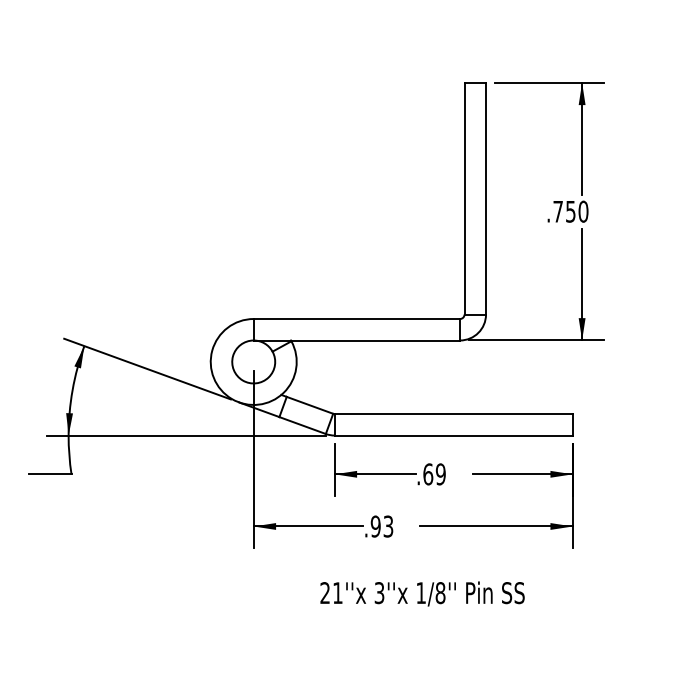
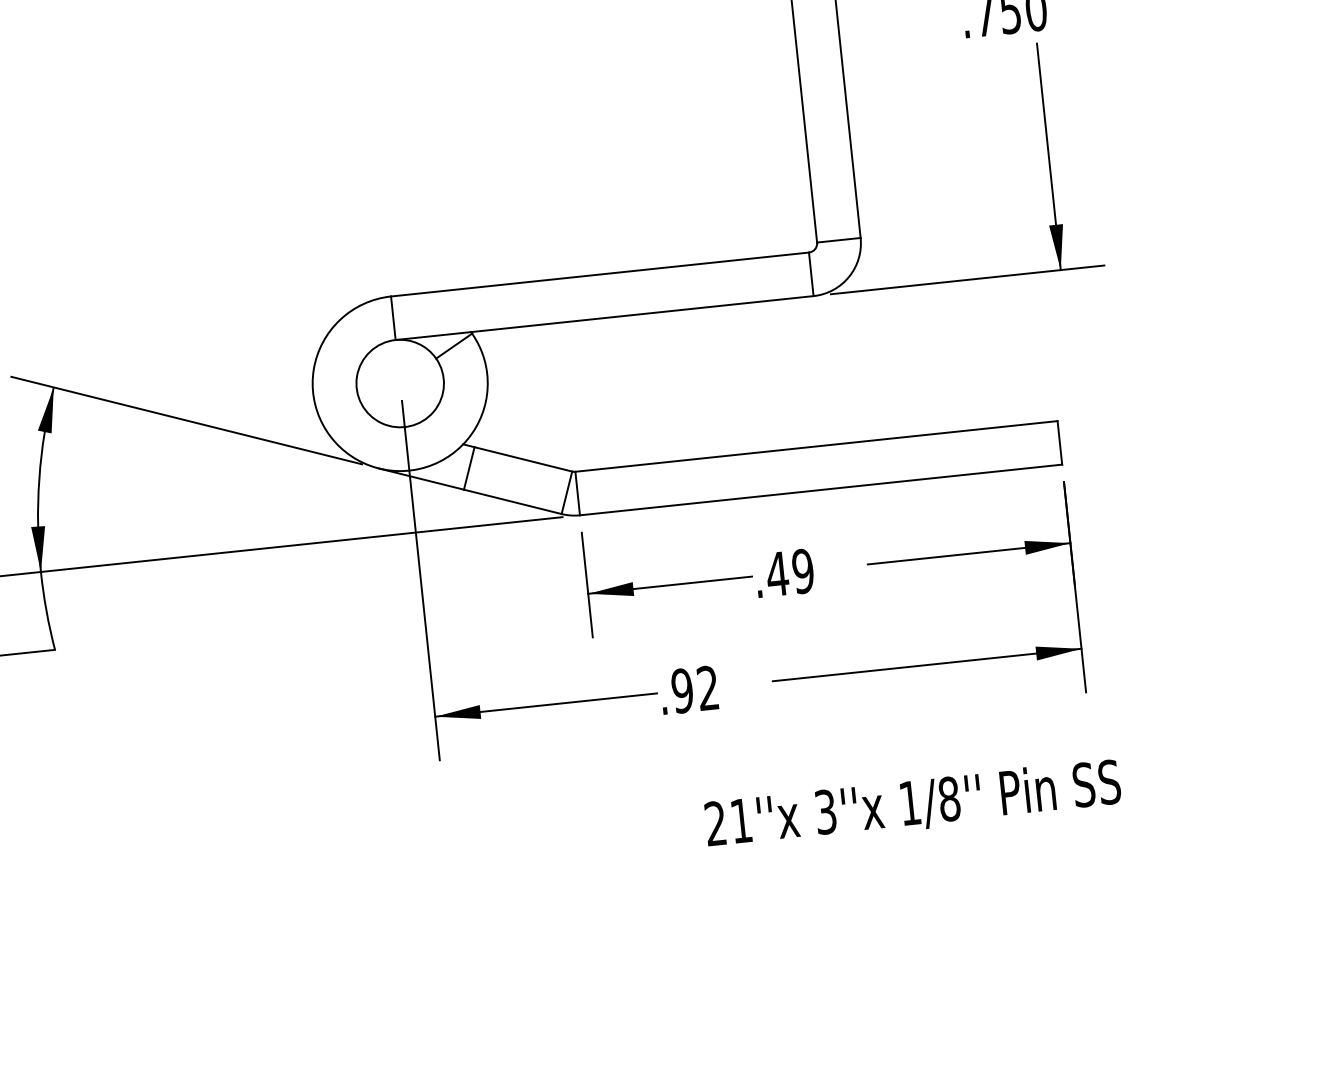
text: (428, 474) -> (778, 574), .69 -> .49
text: (388, 526) -> (708, 688), .93 -> .92
text: (422, 593) -> (912, 803), moved

